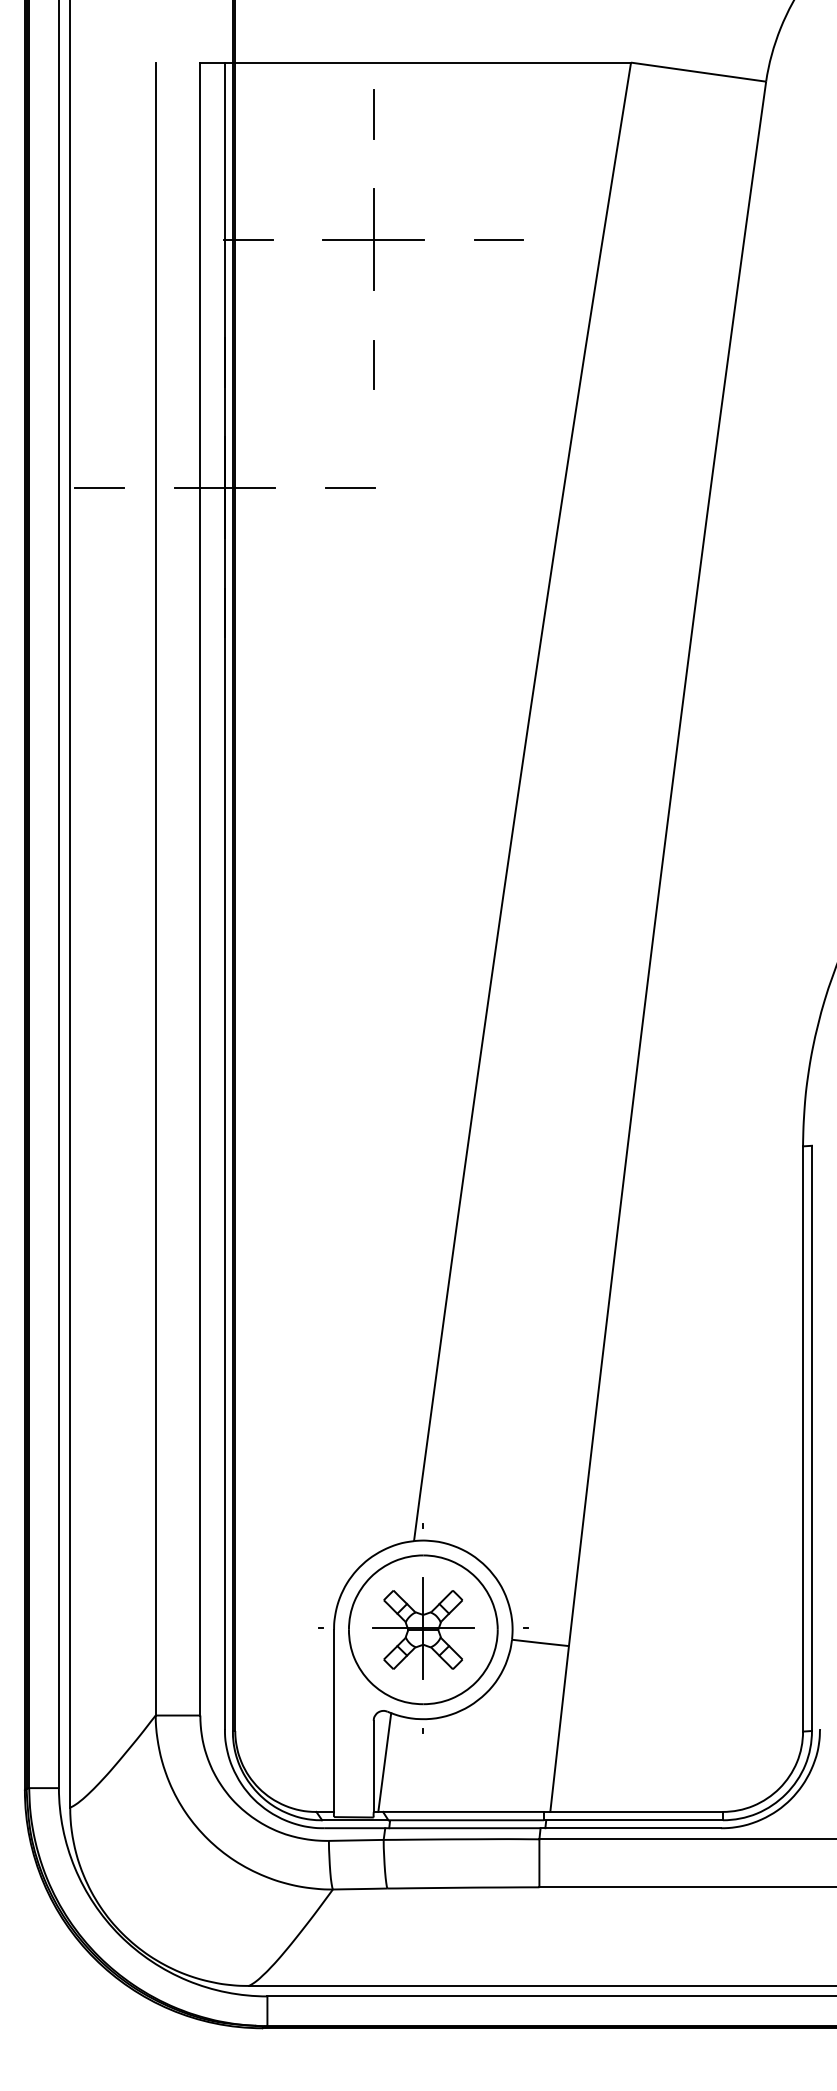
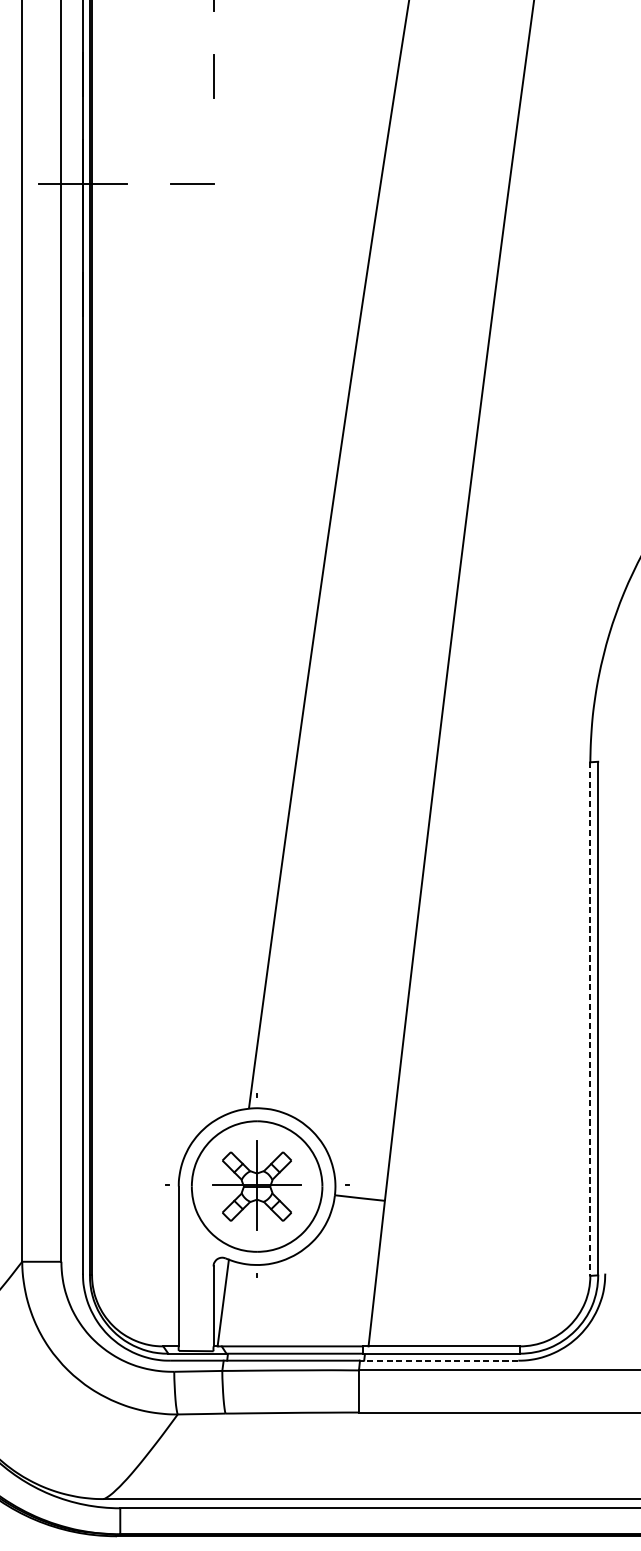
line: (803, 1438) -> (590, 1018), solid -> dashed
line: (630, 1828) -> (438, 1360), solid -> dashed

